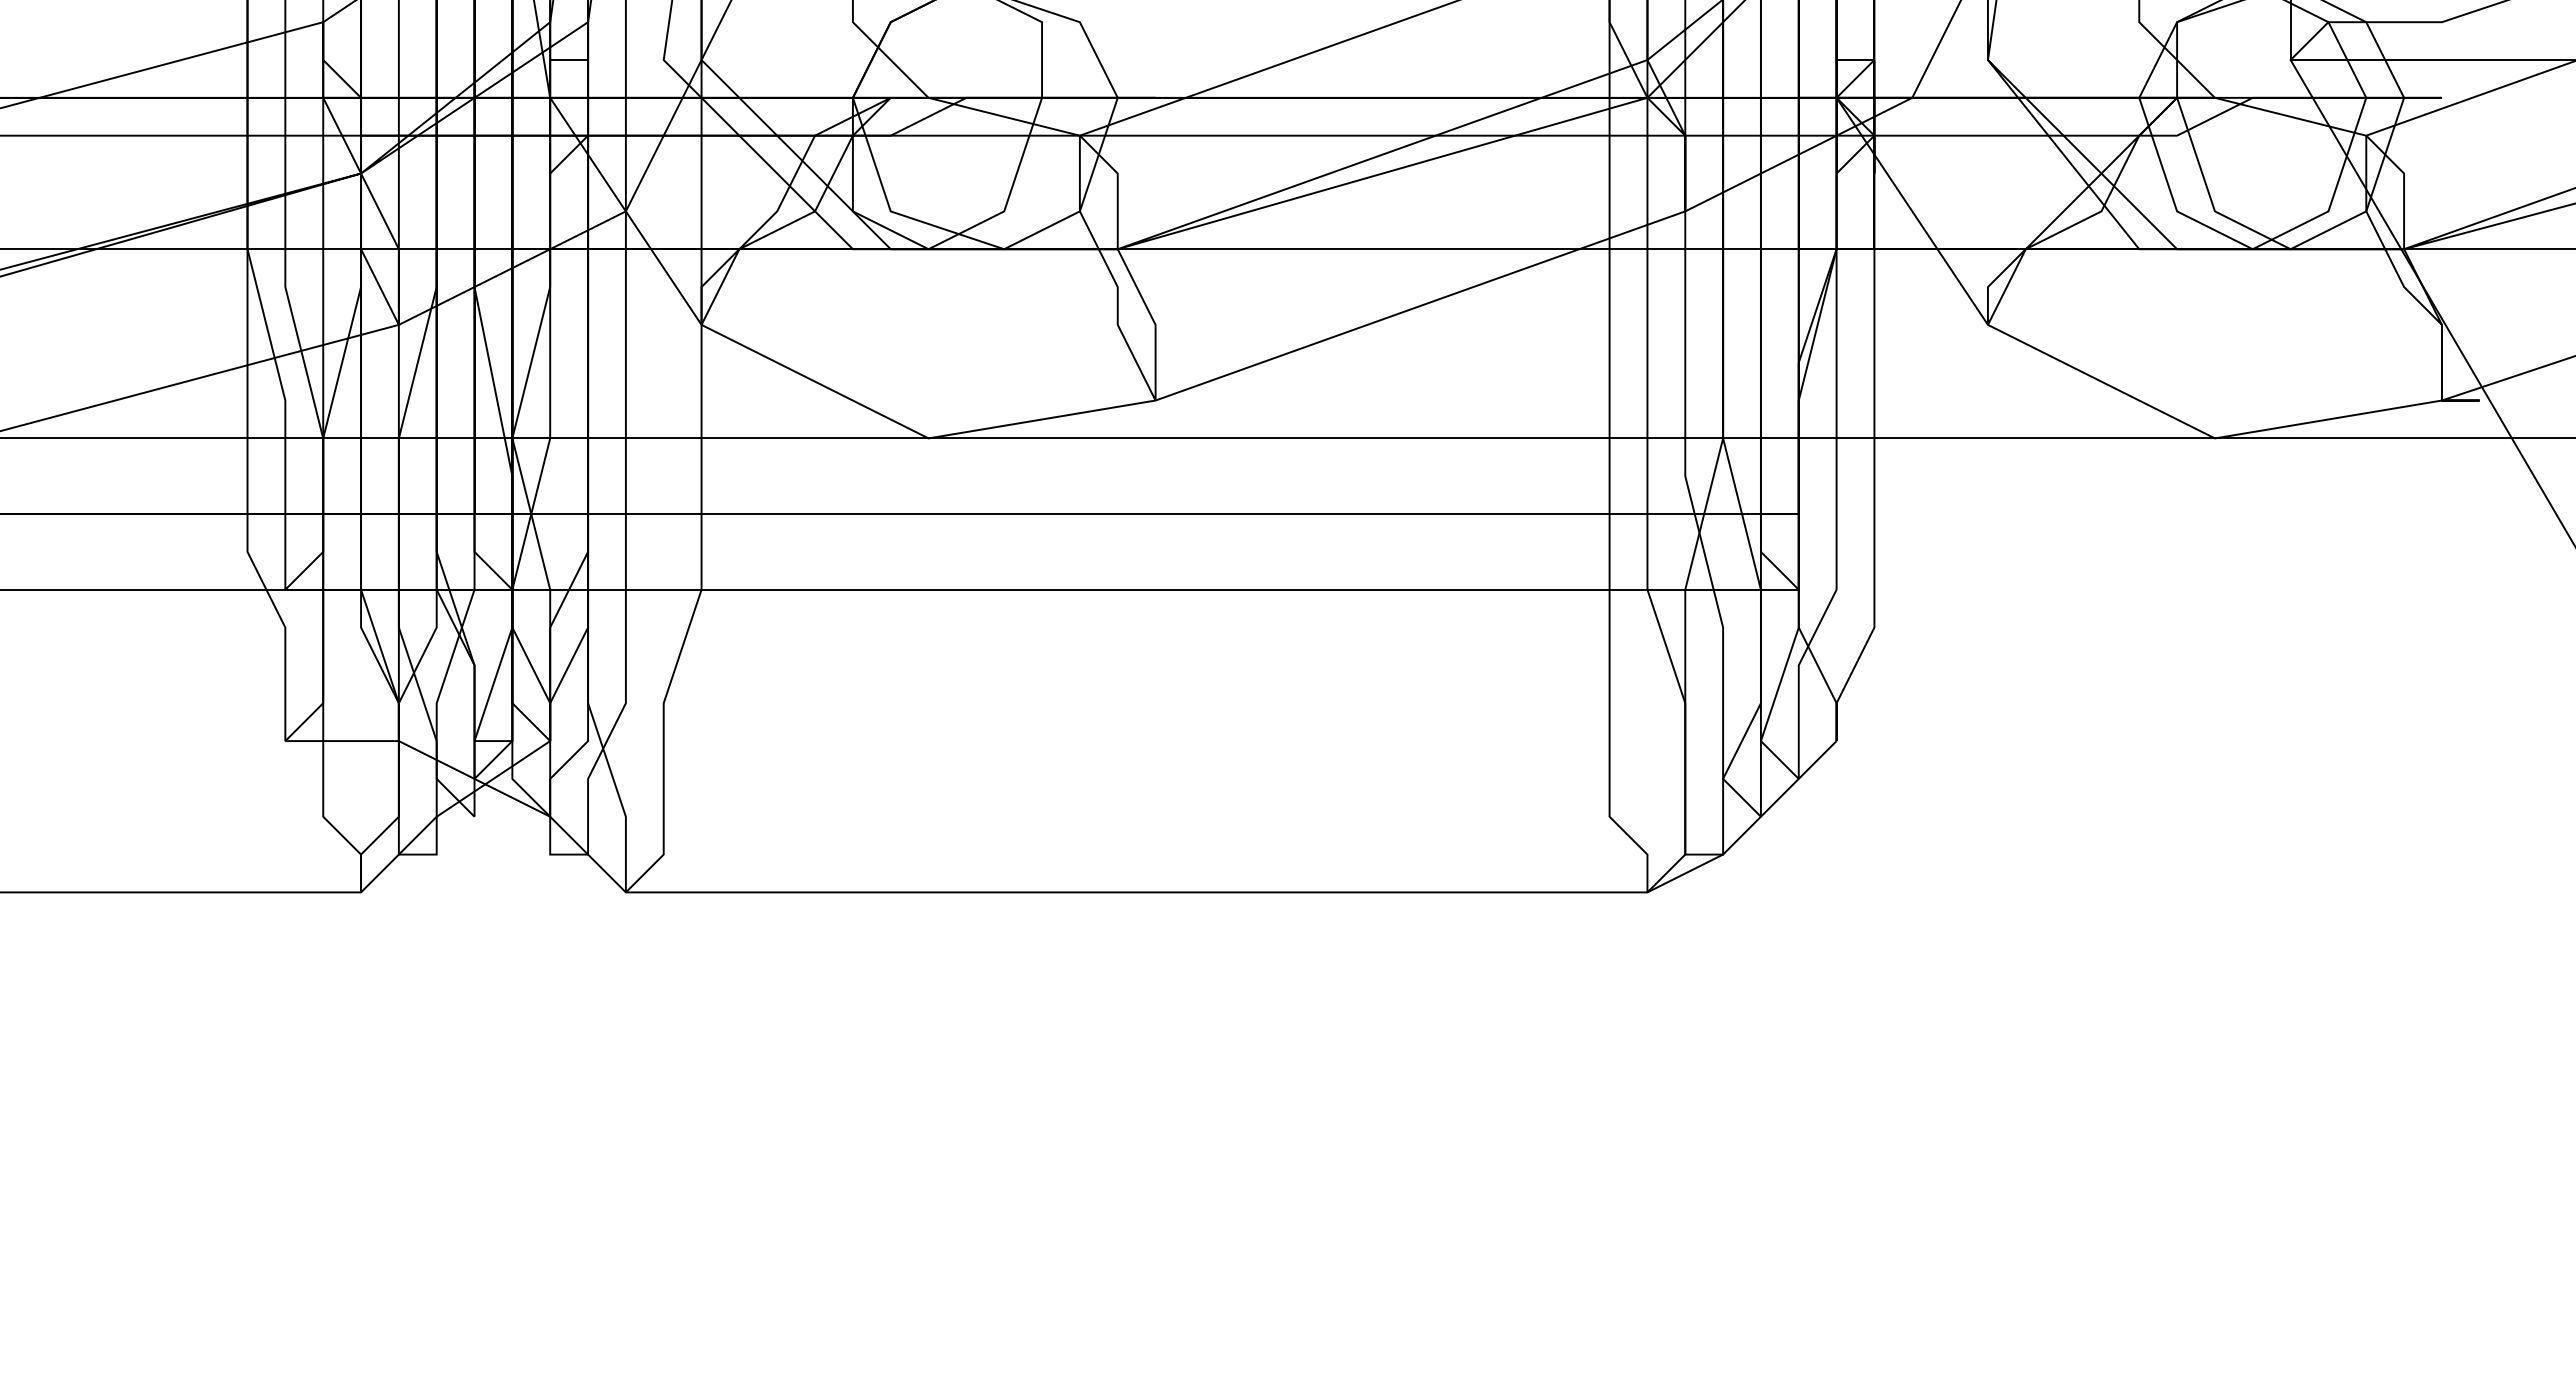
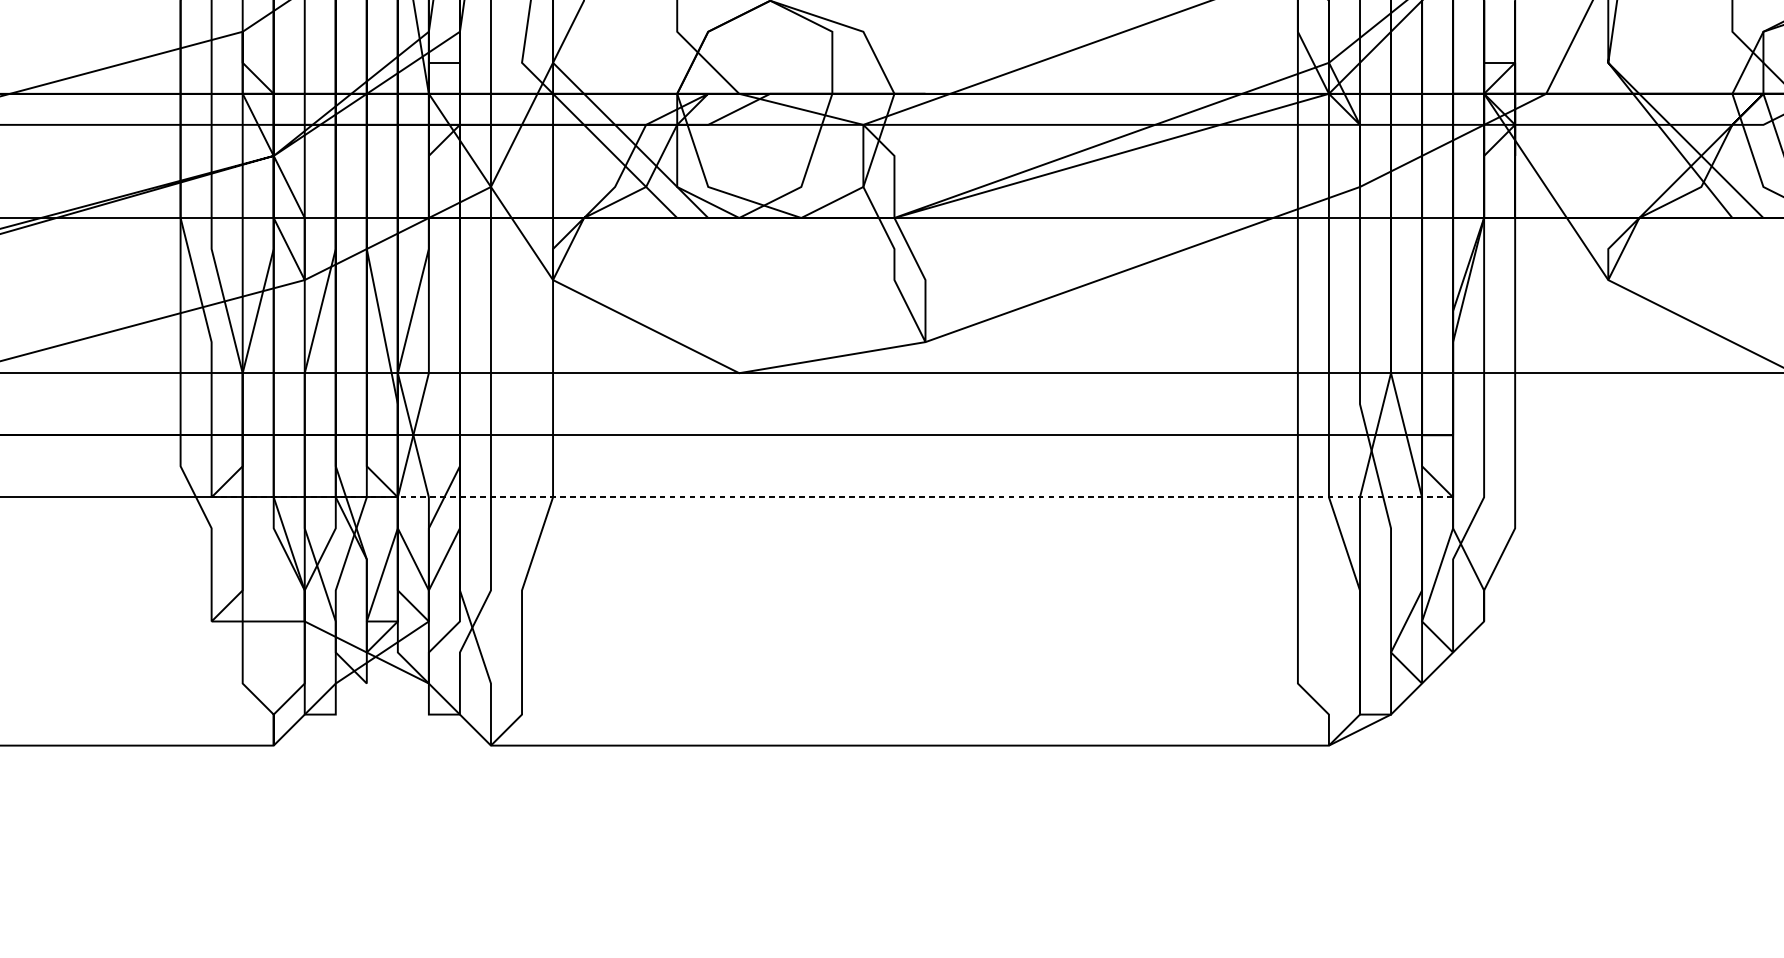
line: (1042, 589) -> (832, 497), solid -> dashed

